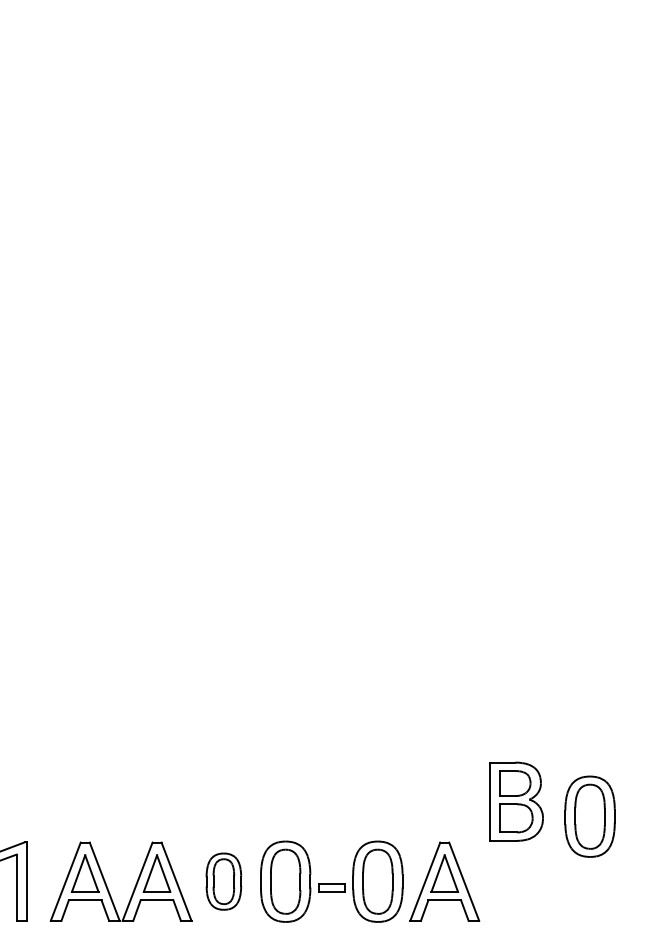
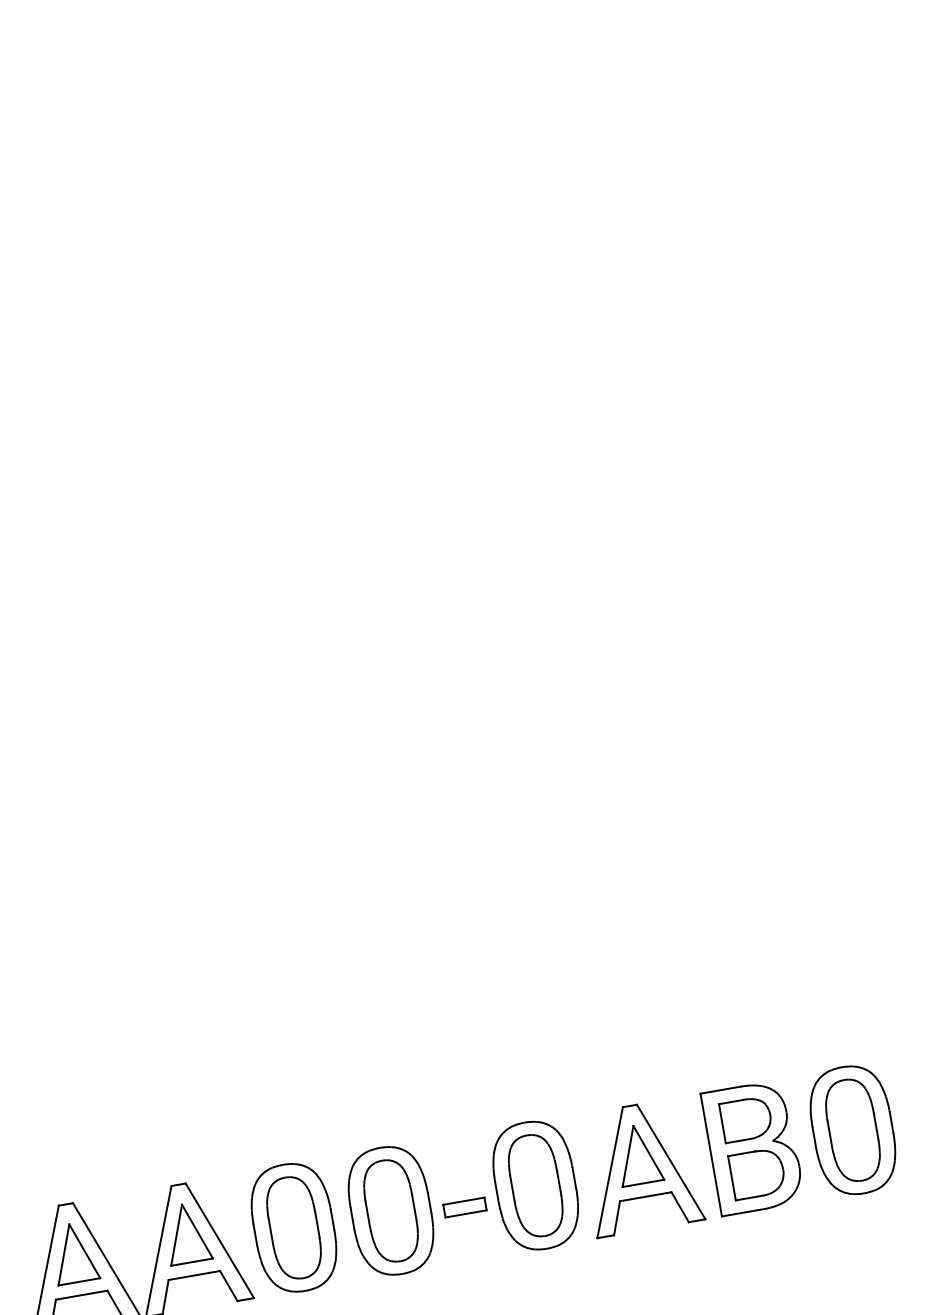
part: (516, 801) -> (753, 1147), moved
part: (589, 816) -> (852, 1130), moved
part: (223, 881) -> (293, 1227), size x1.43

